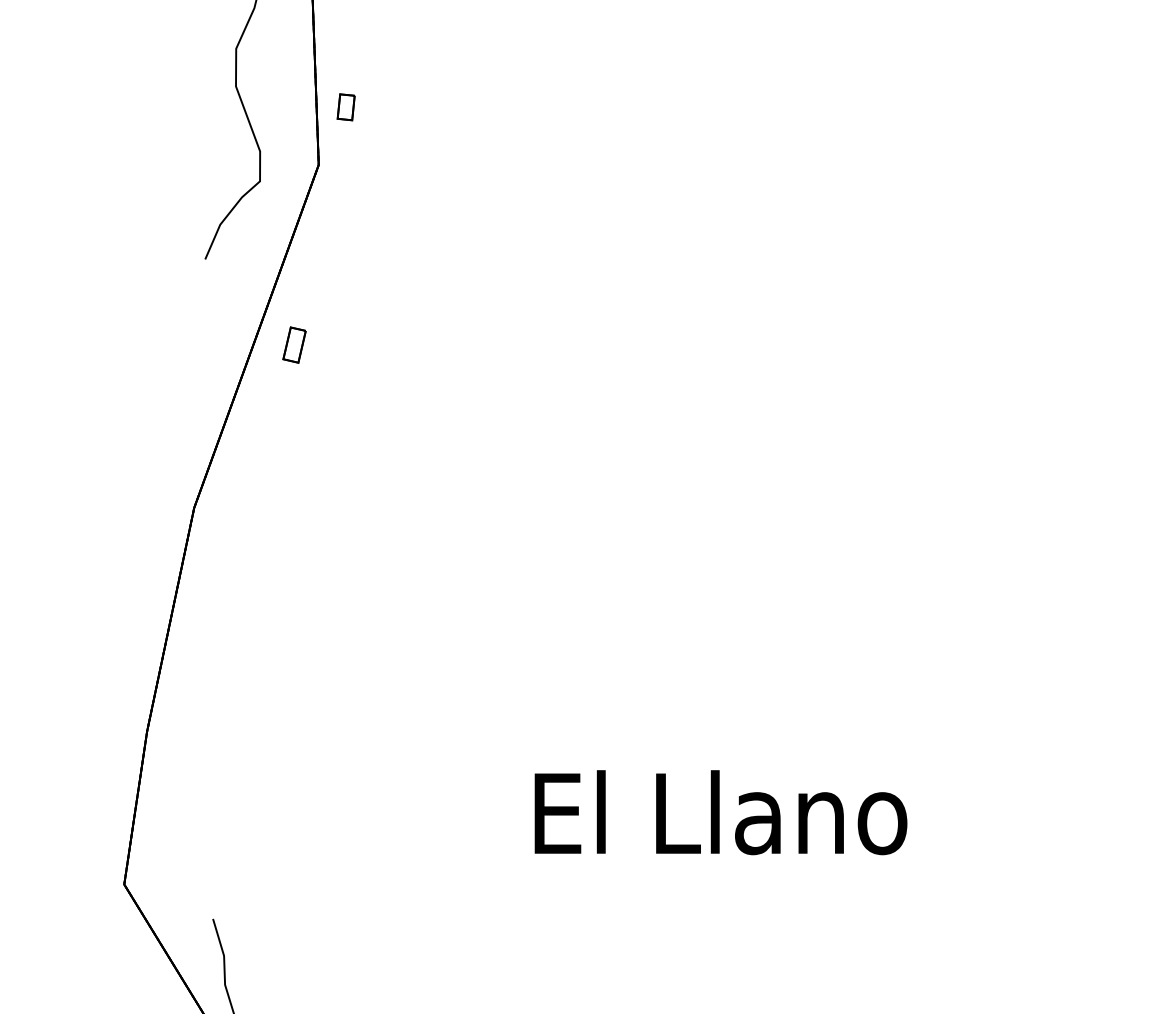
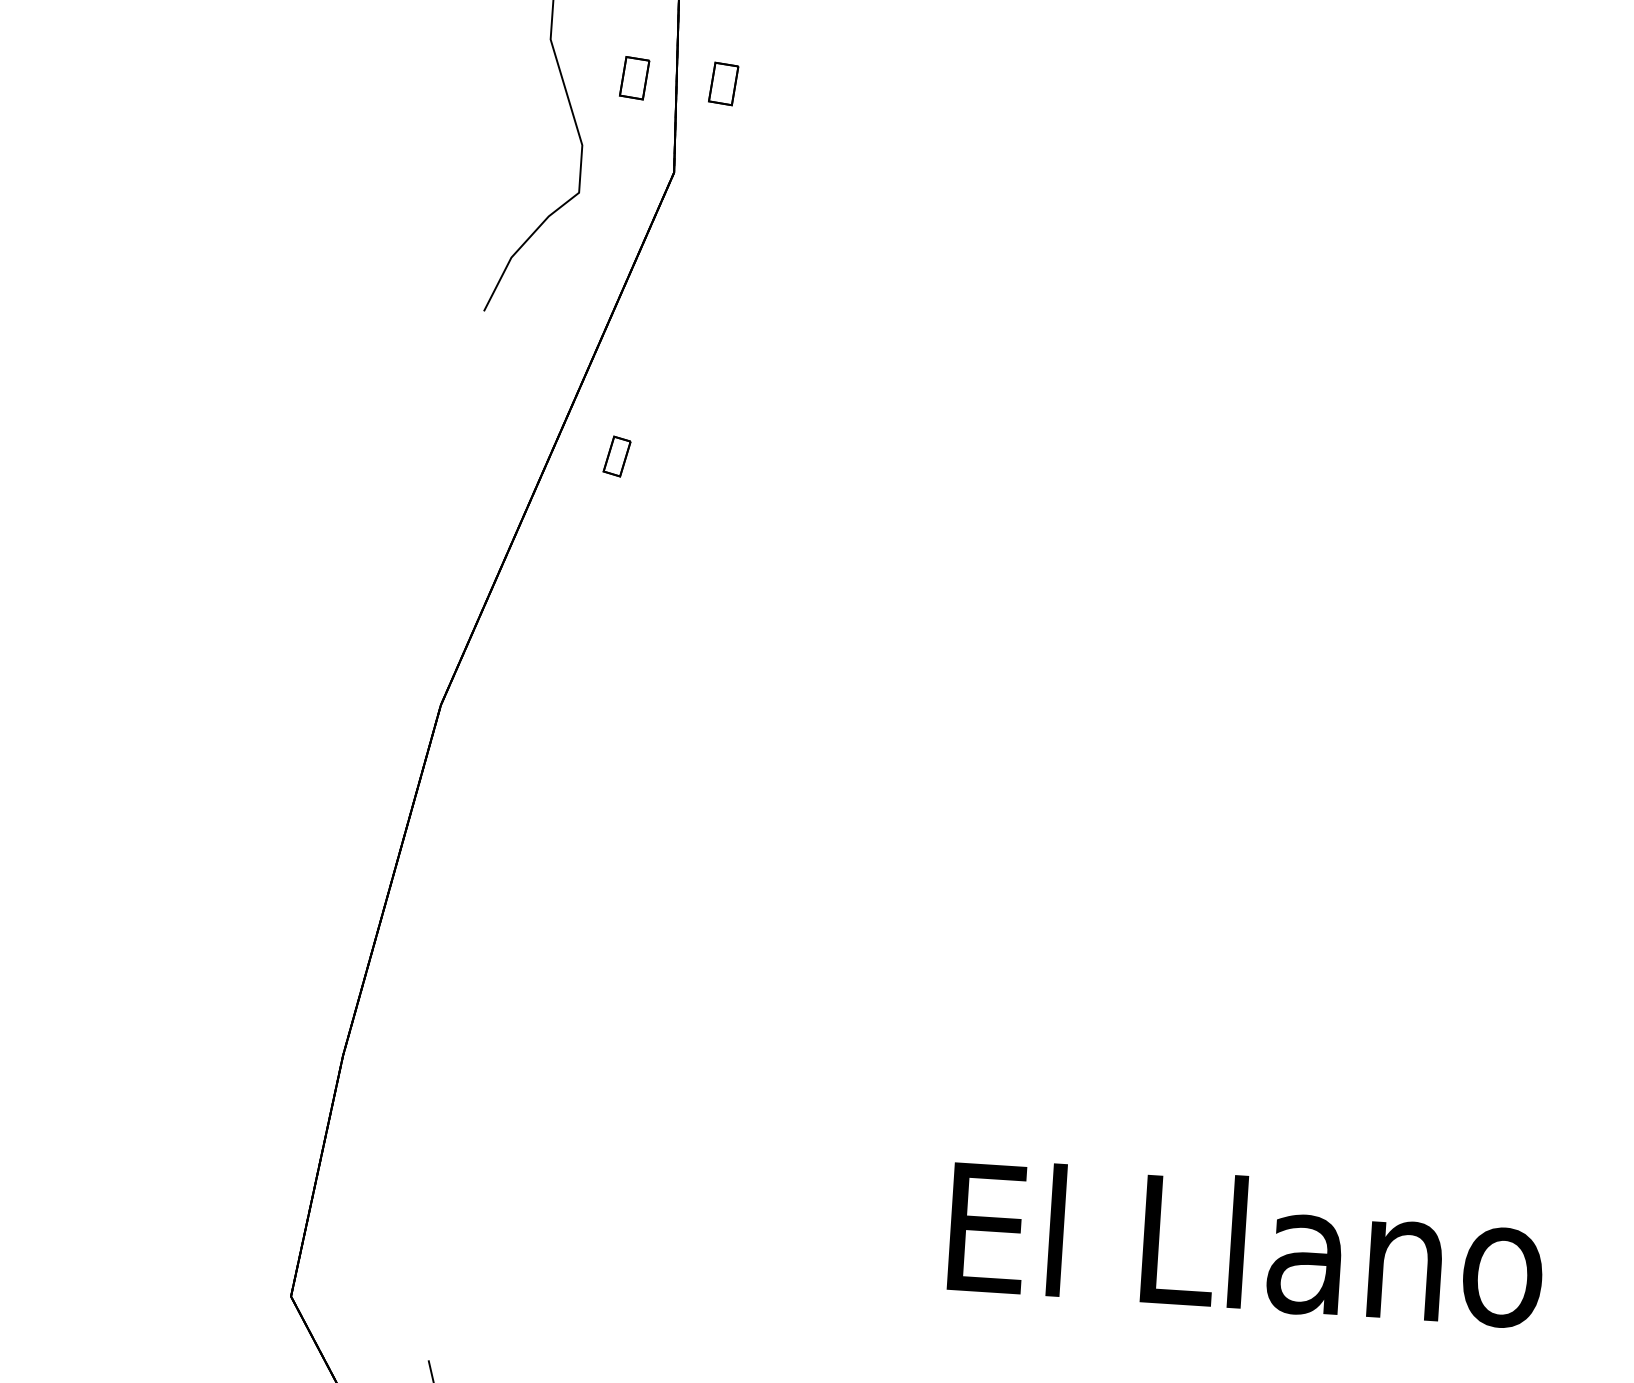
part: (289, 107) -> (633, 78), added
part: (294, 344) -> (617, 455), size x0.7

